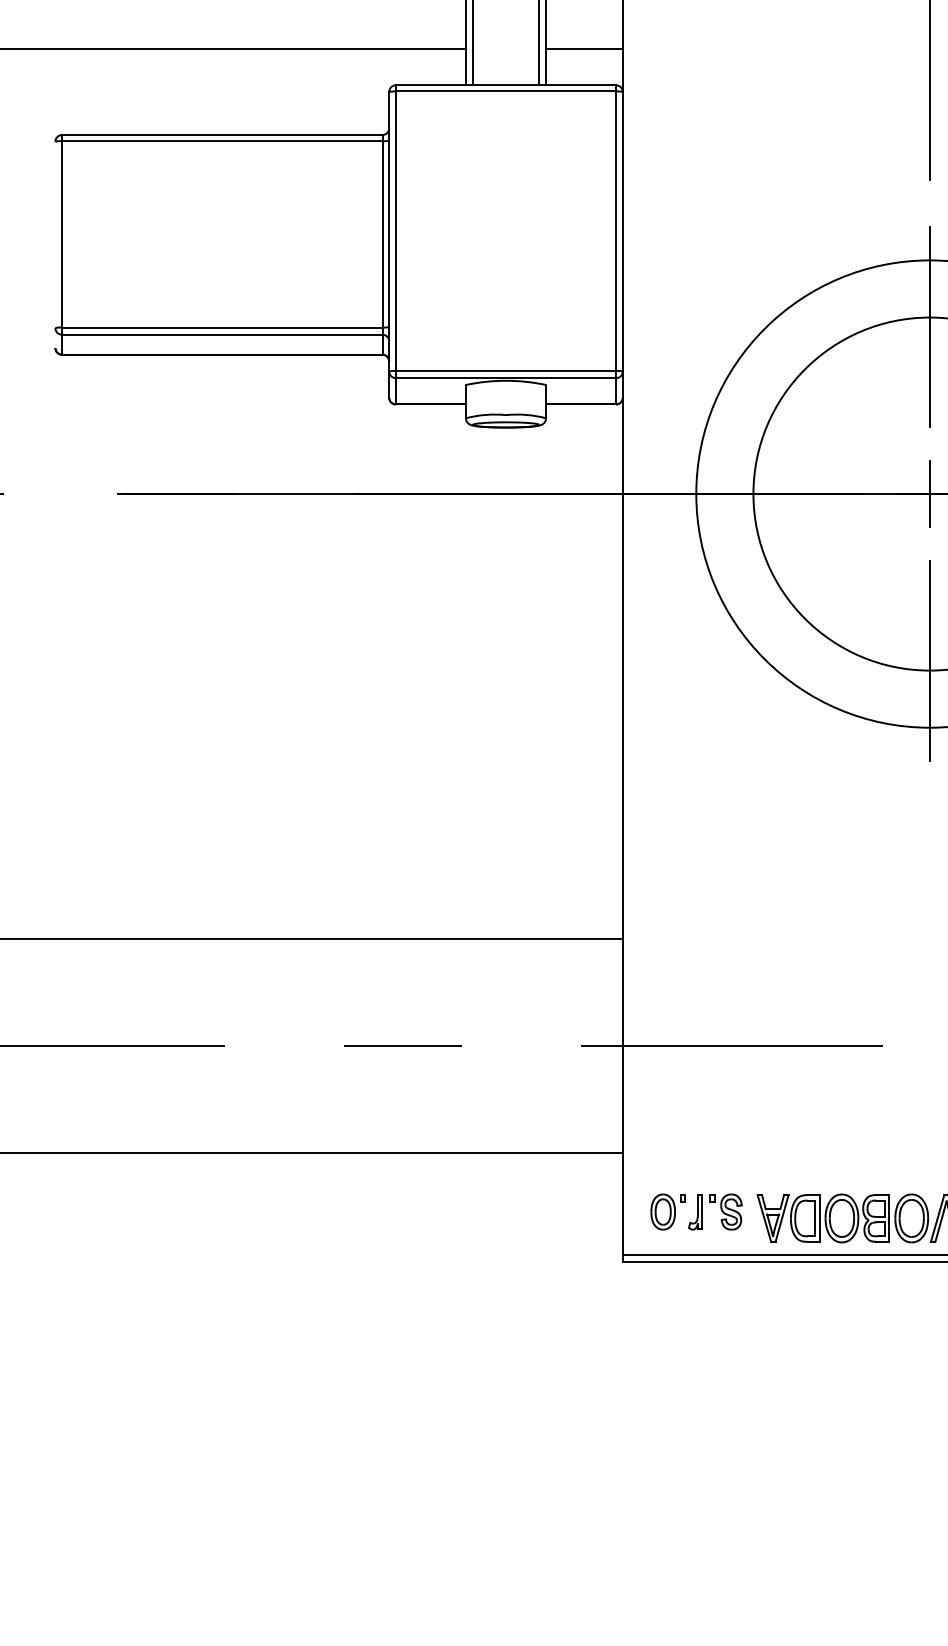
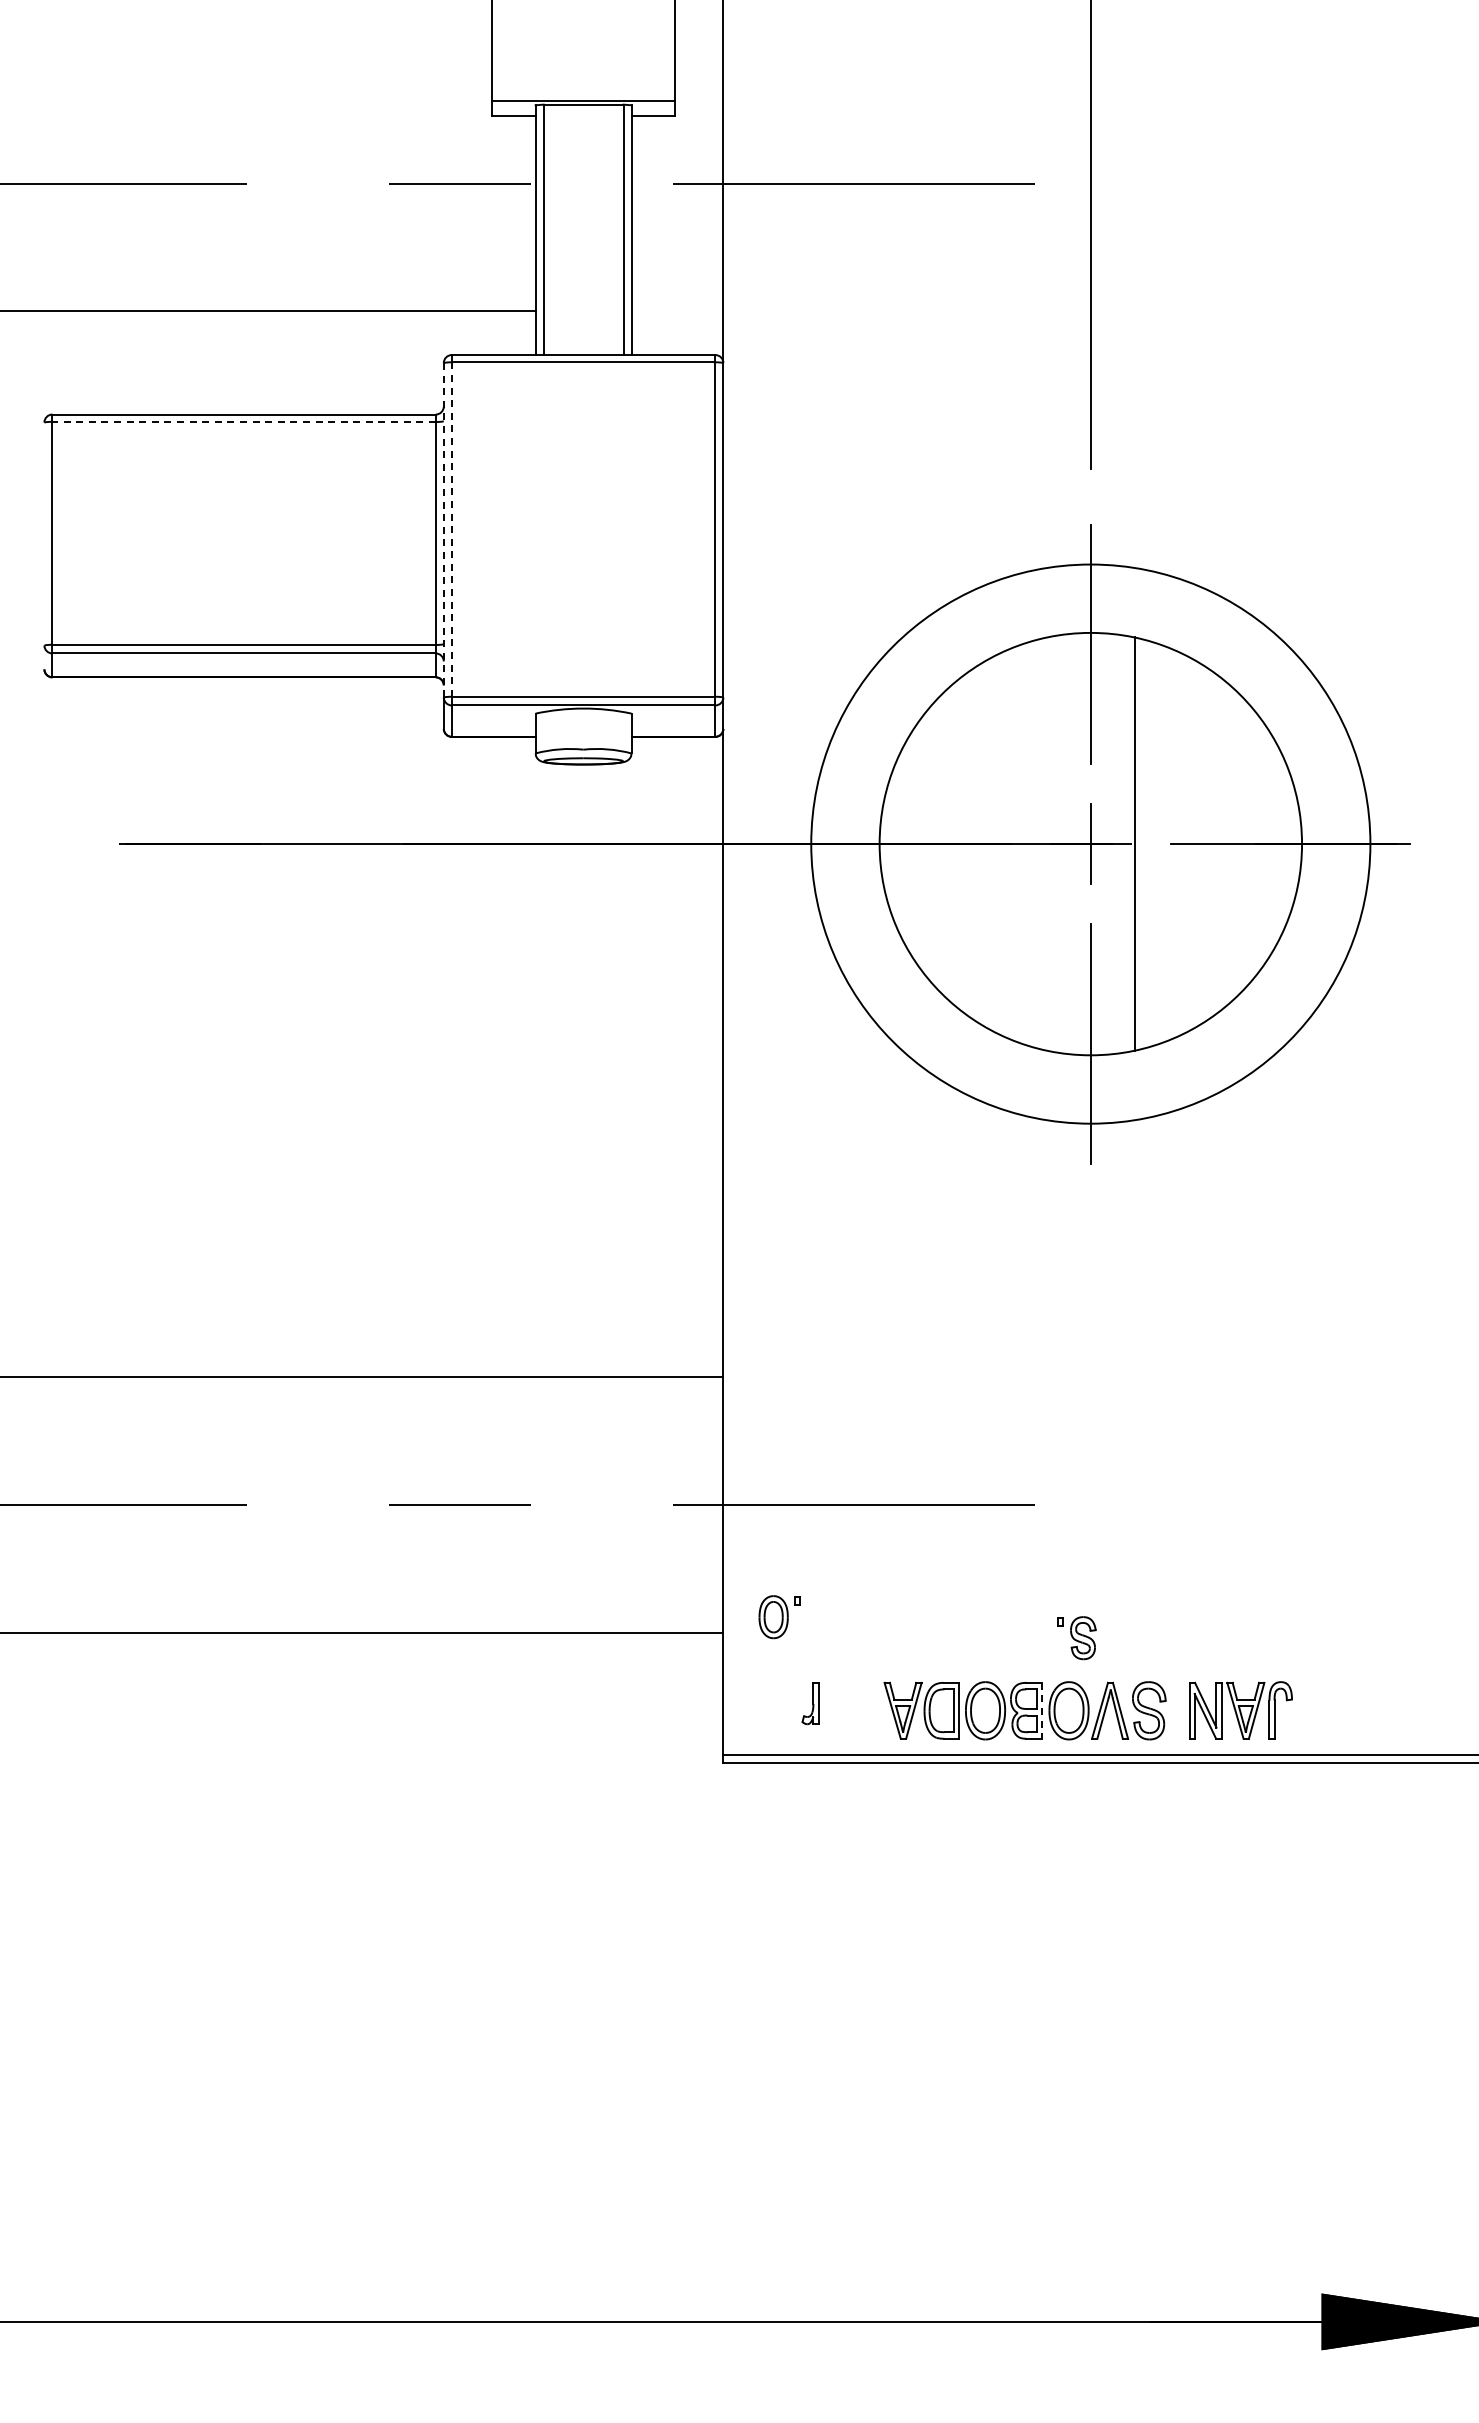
line: (584, 48) -> (677, 311), removed
line: (222, 140) -> (244, 421), solid -> dashed
line: (388, 231) -> (443, 529), solid -> dashed
line: (395, 231) -> (451, 530), solid -> dashed
part: (668, 1212) -> (779, 1617), moved
part: (725, 1212) -> (1076, 1638), moved
line: (889, 1218) -> (1042, 1710), solid -> dashed

